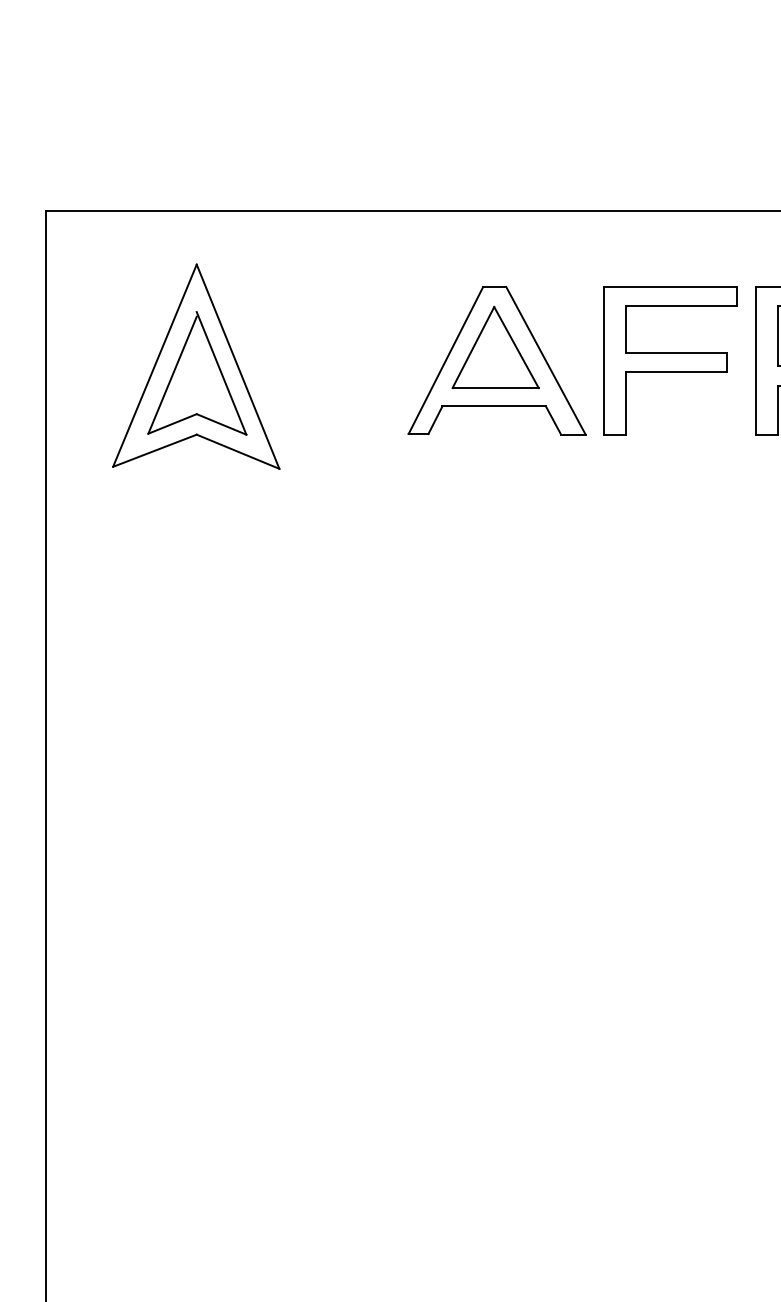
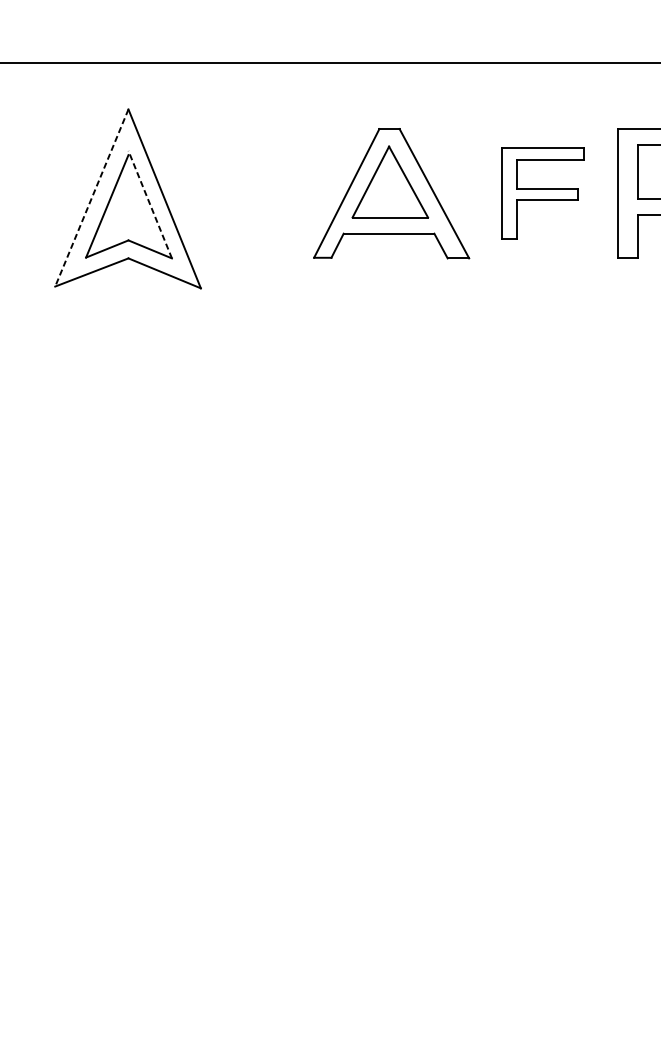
part: (670, 360) -> (543, 193), size x0.7
line: (154, 366) -> (91, 198), solid -> dashed
line: (221, 372) -> (150, 203), solid -> dashed

